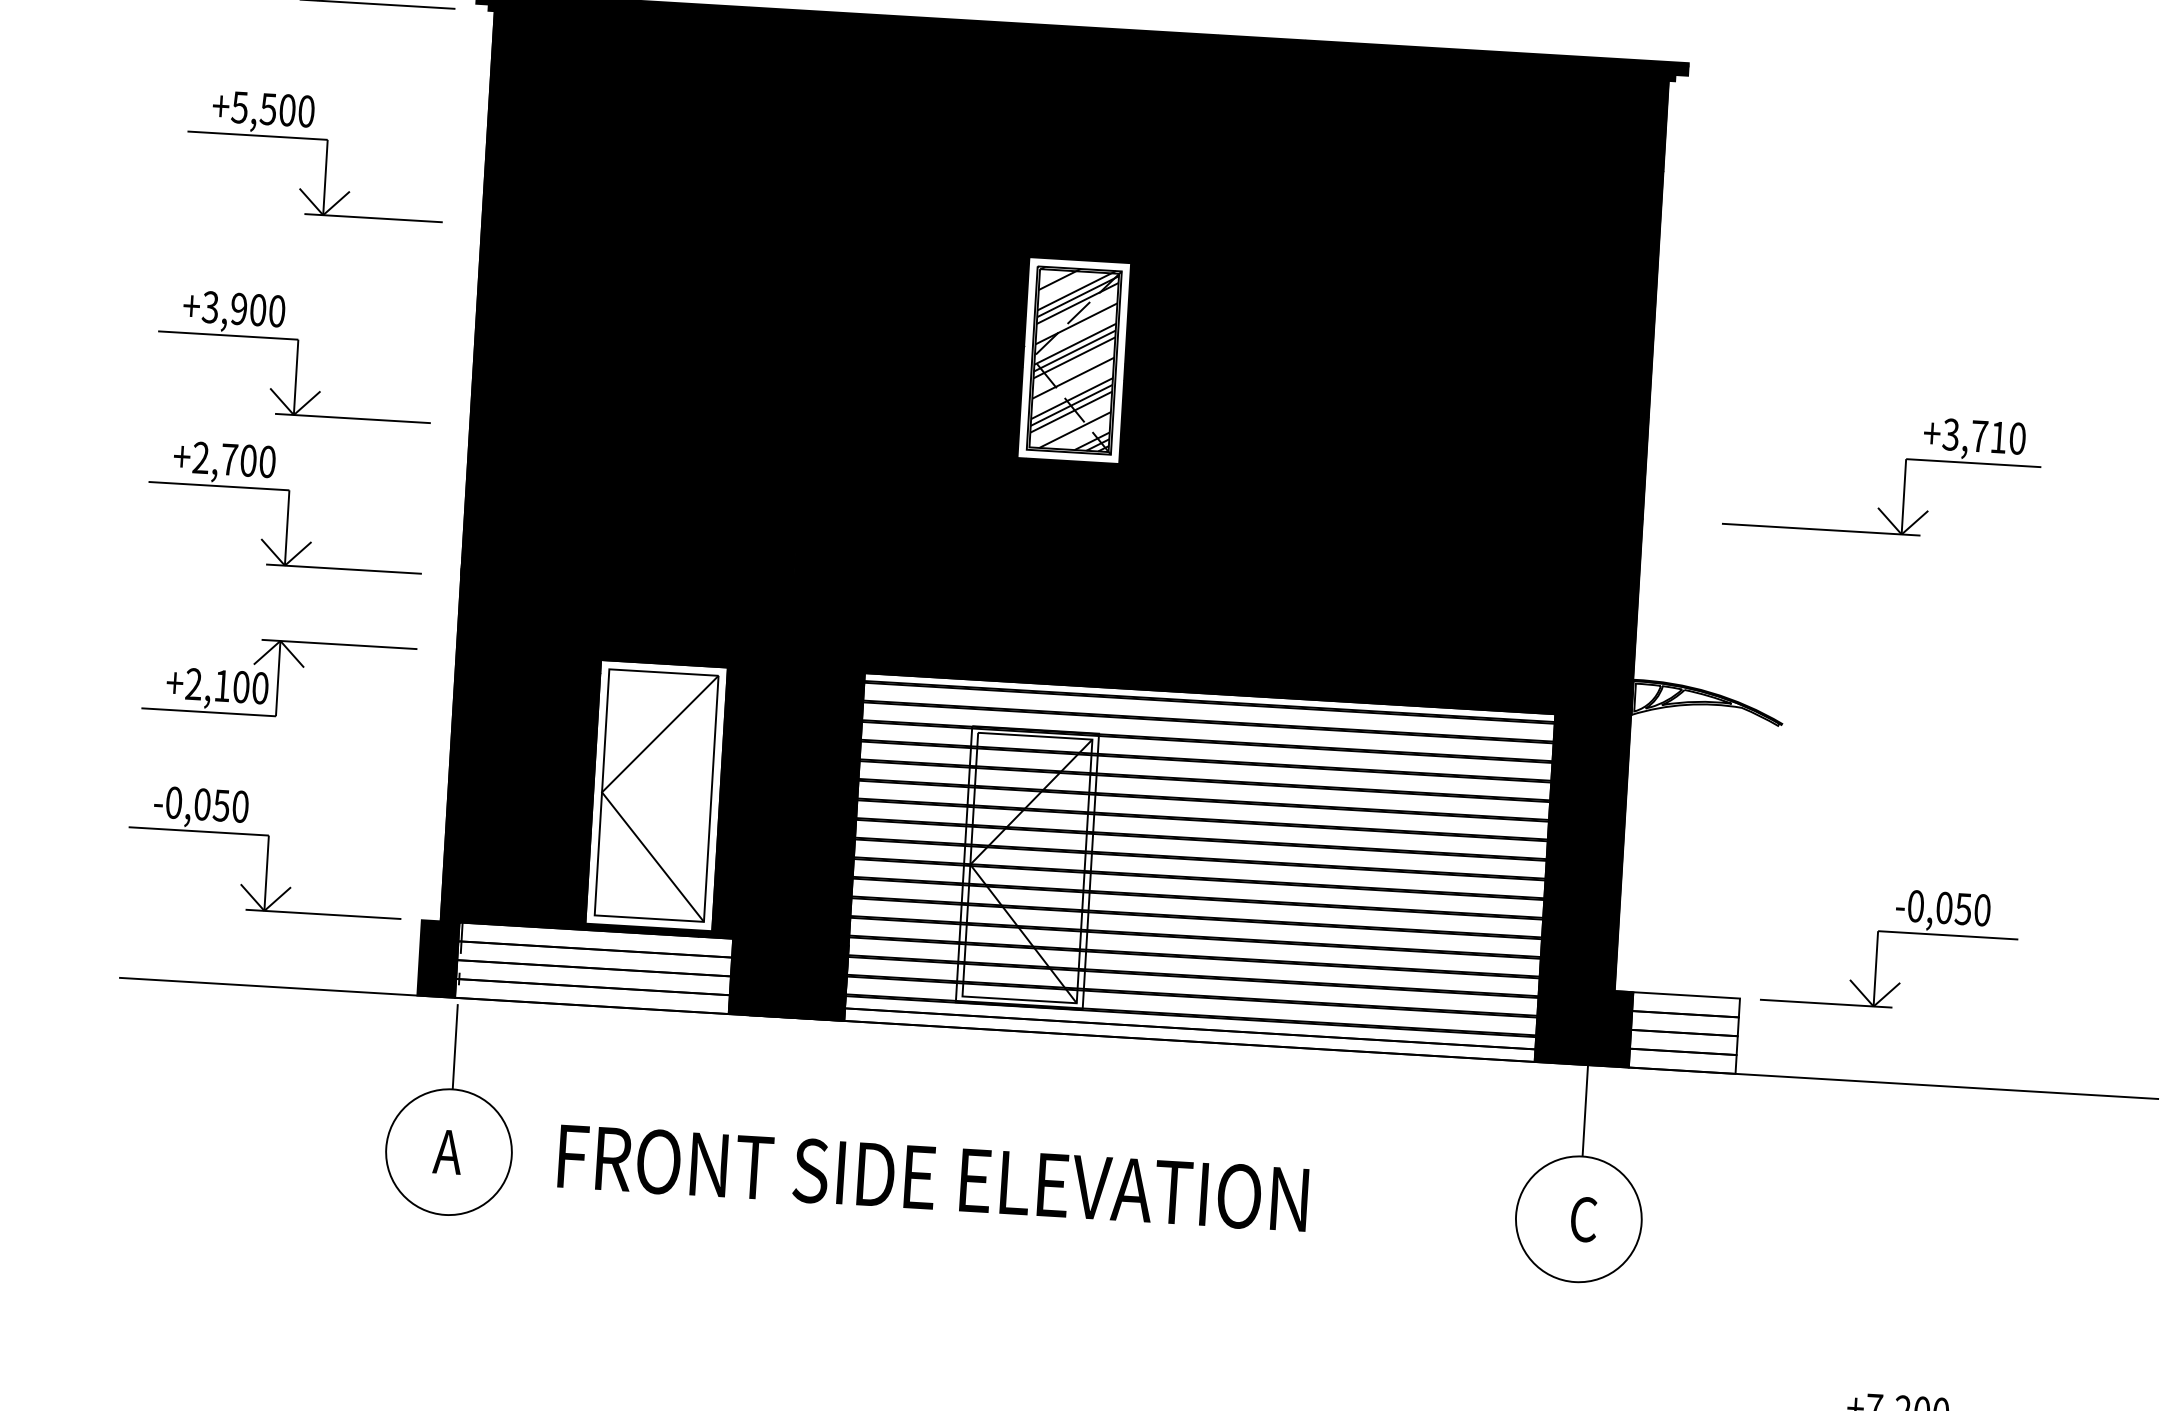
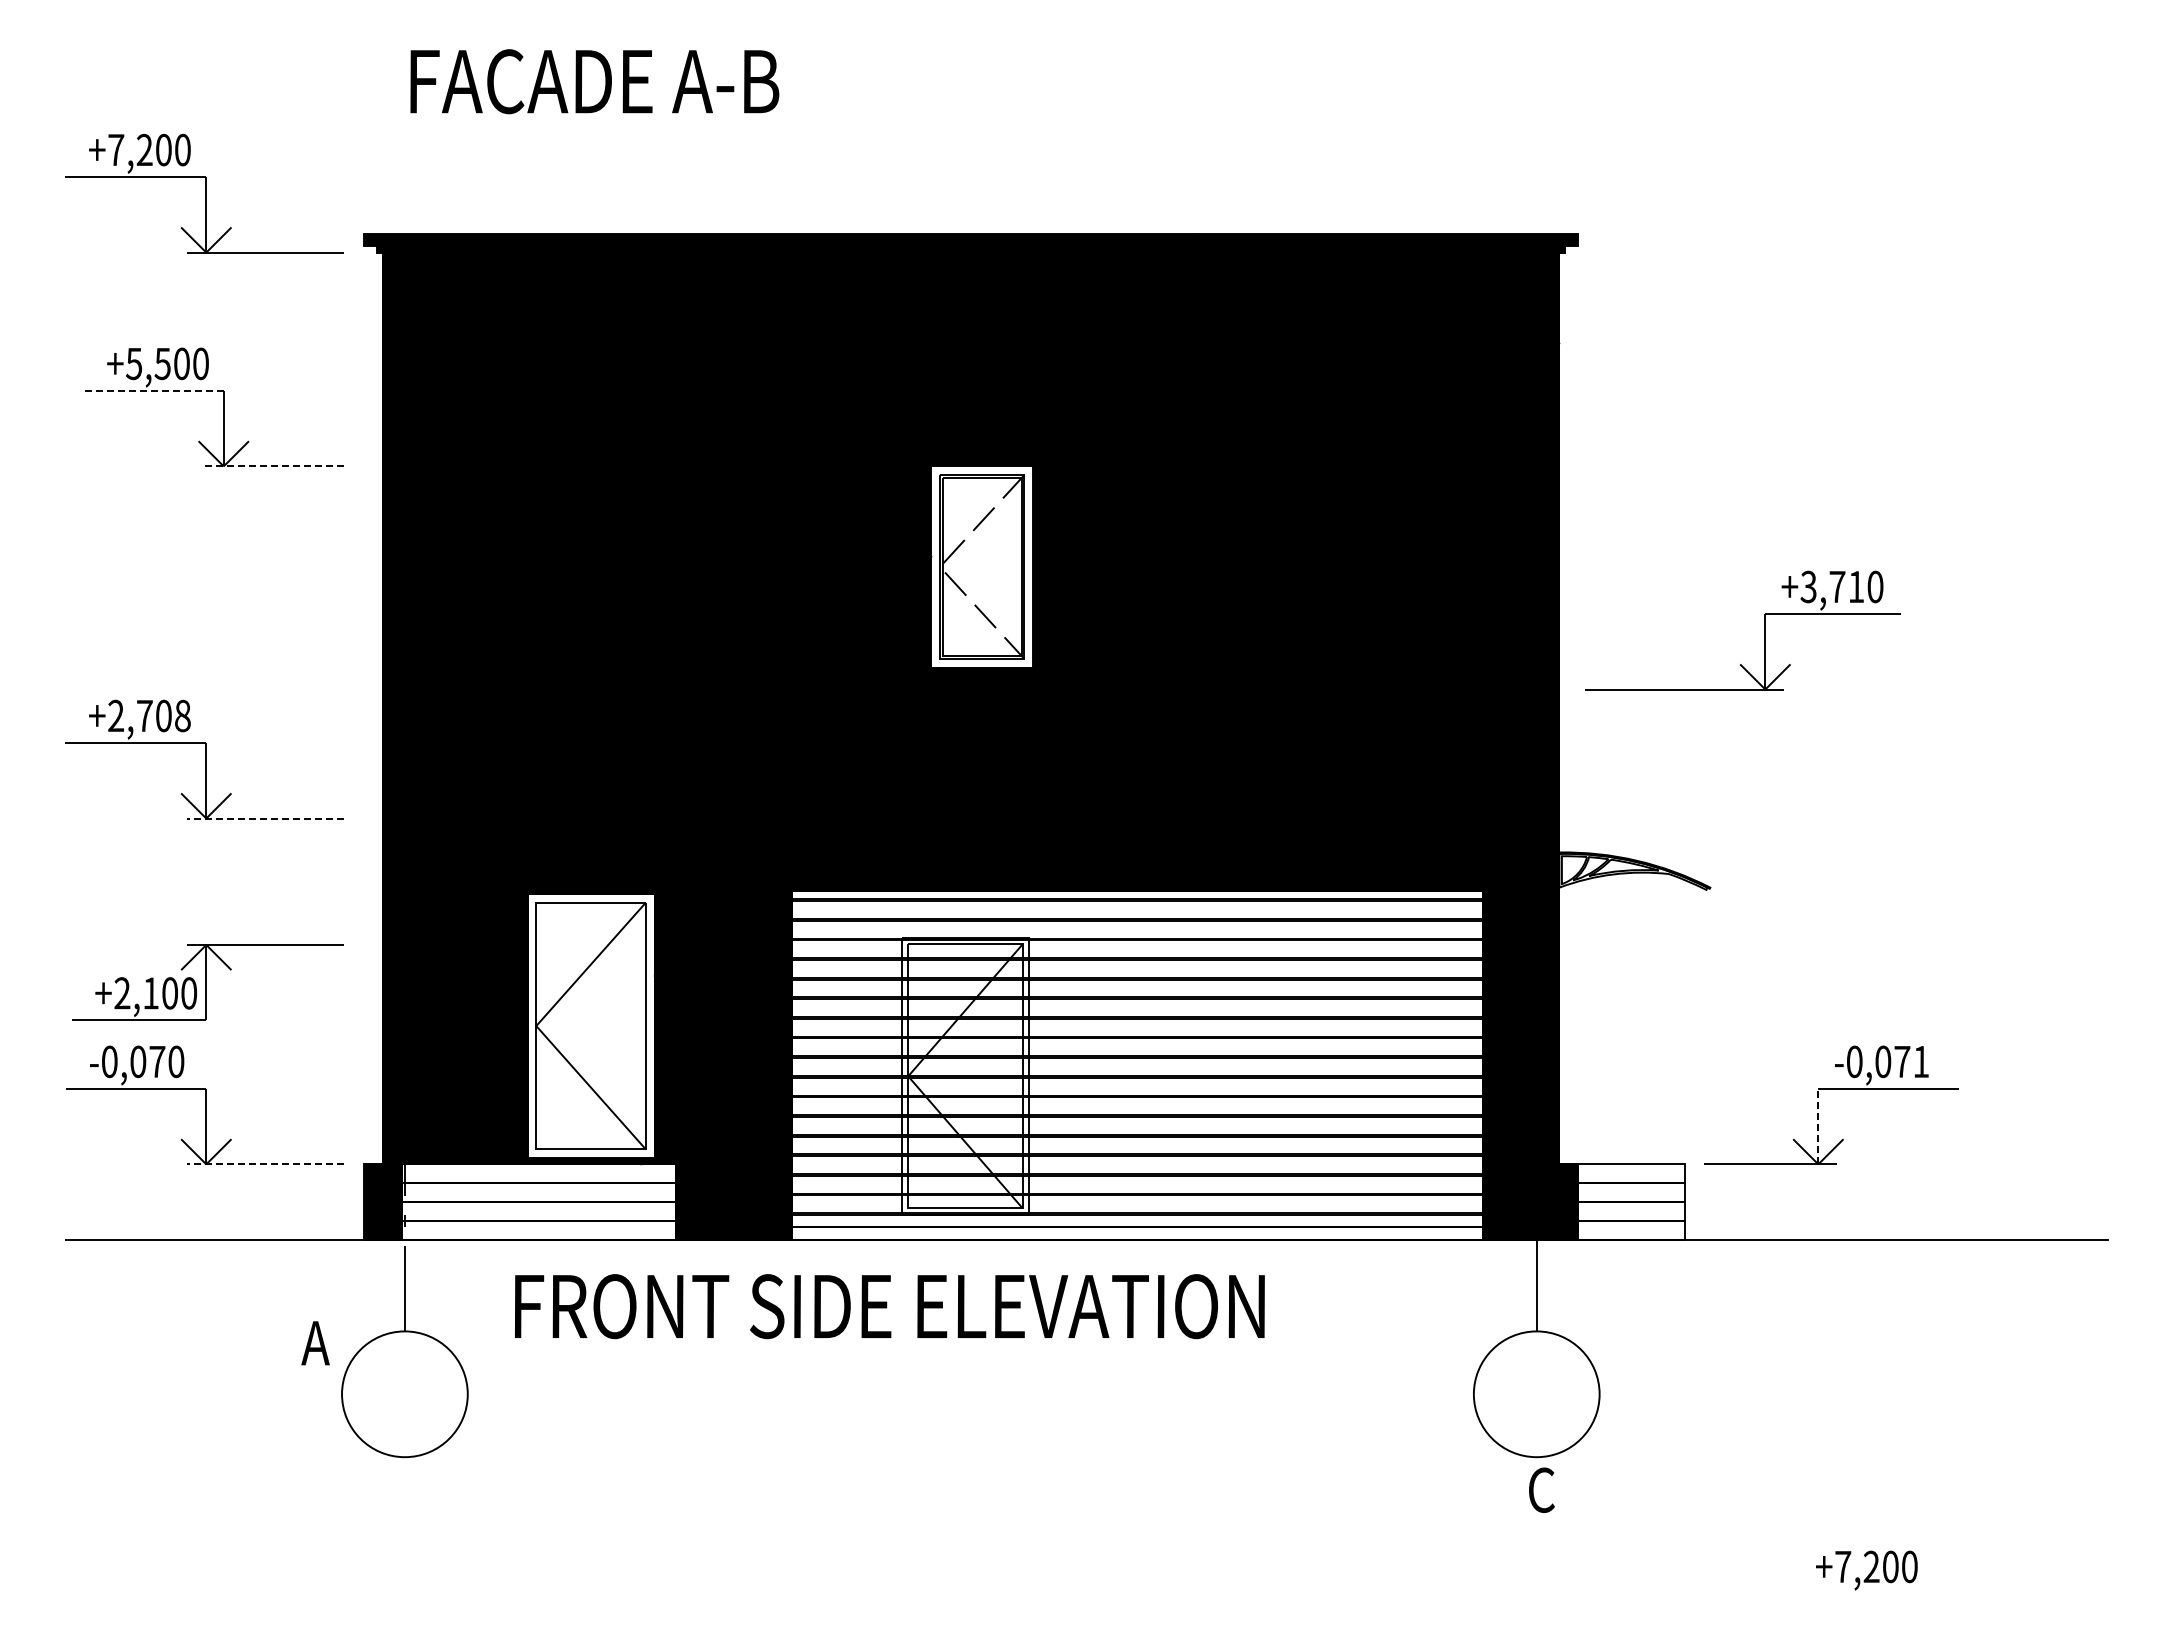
line: (257, 135) -> (153, 390), solid -> dashed
line: (372, 218) -> (273, 466), solid -> dashed
part: (295, 355) -> (204, 608), removed
hatch: (1073, 359) -> (981, 565), removed
text: (267, 461) -> (182, 715), +2,700 -> +2,708
part: (1904, 475) -> (1764, 630), moved
line: (344, 569) -> (265, 818), solid -> dashed
part: (279, 678) -> (207, 982), moved
text: (221, 806) -> (157, 1062), -0,050 -> -0,070
text: (1972, 909) -> (1911, 1061), -0,050 -> -0,071
line: (323, 914) -> (265, 1164), solid -> dashed
line: (1876, 968) -> (1818, 1126), solid -> dashed
text: (447, 1152) -> (315, 1343), moved
text: (932, 1178) -> (889, 1306), moved
text: (1583, 1218) -> (1541, 1489), moved

